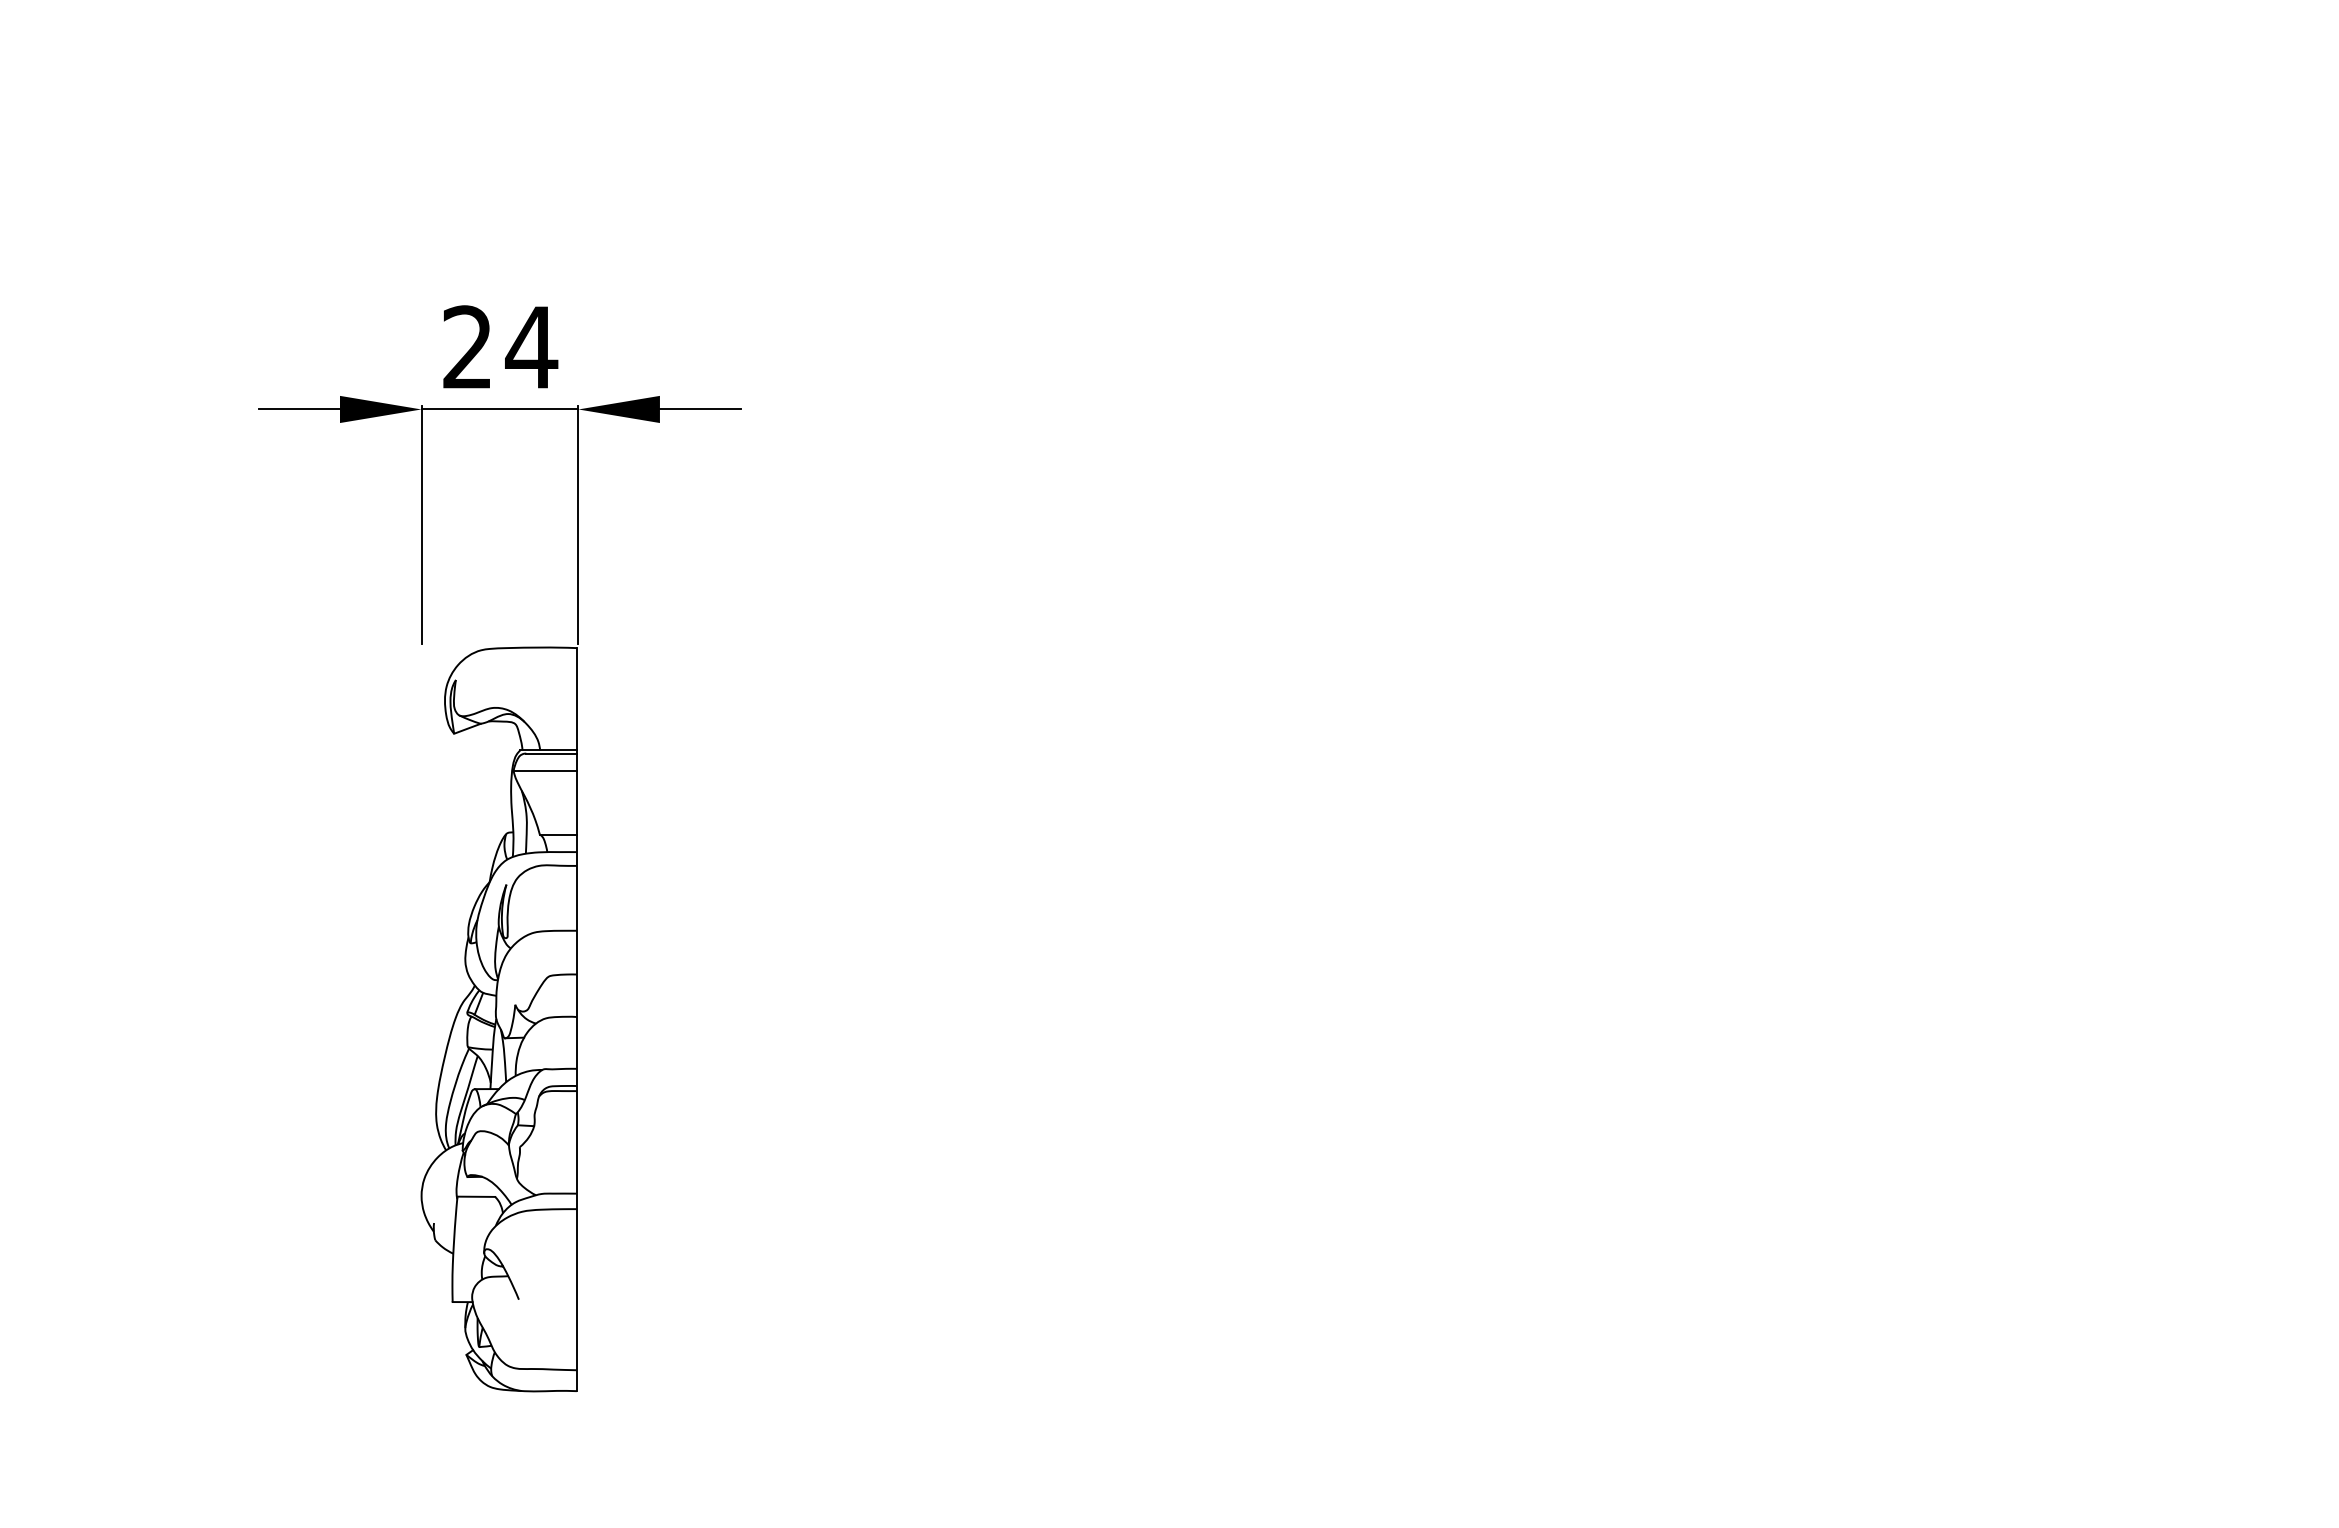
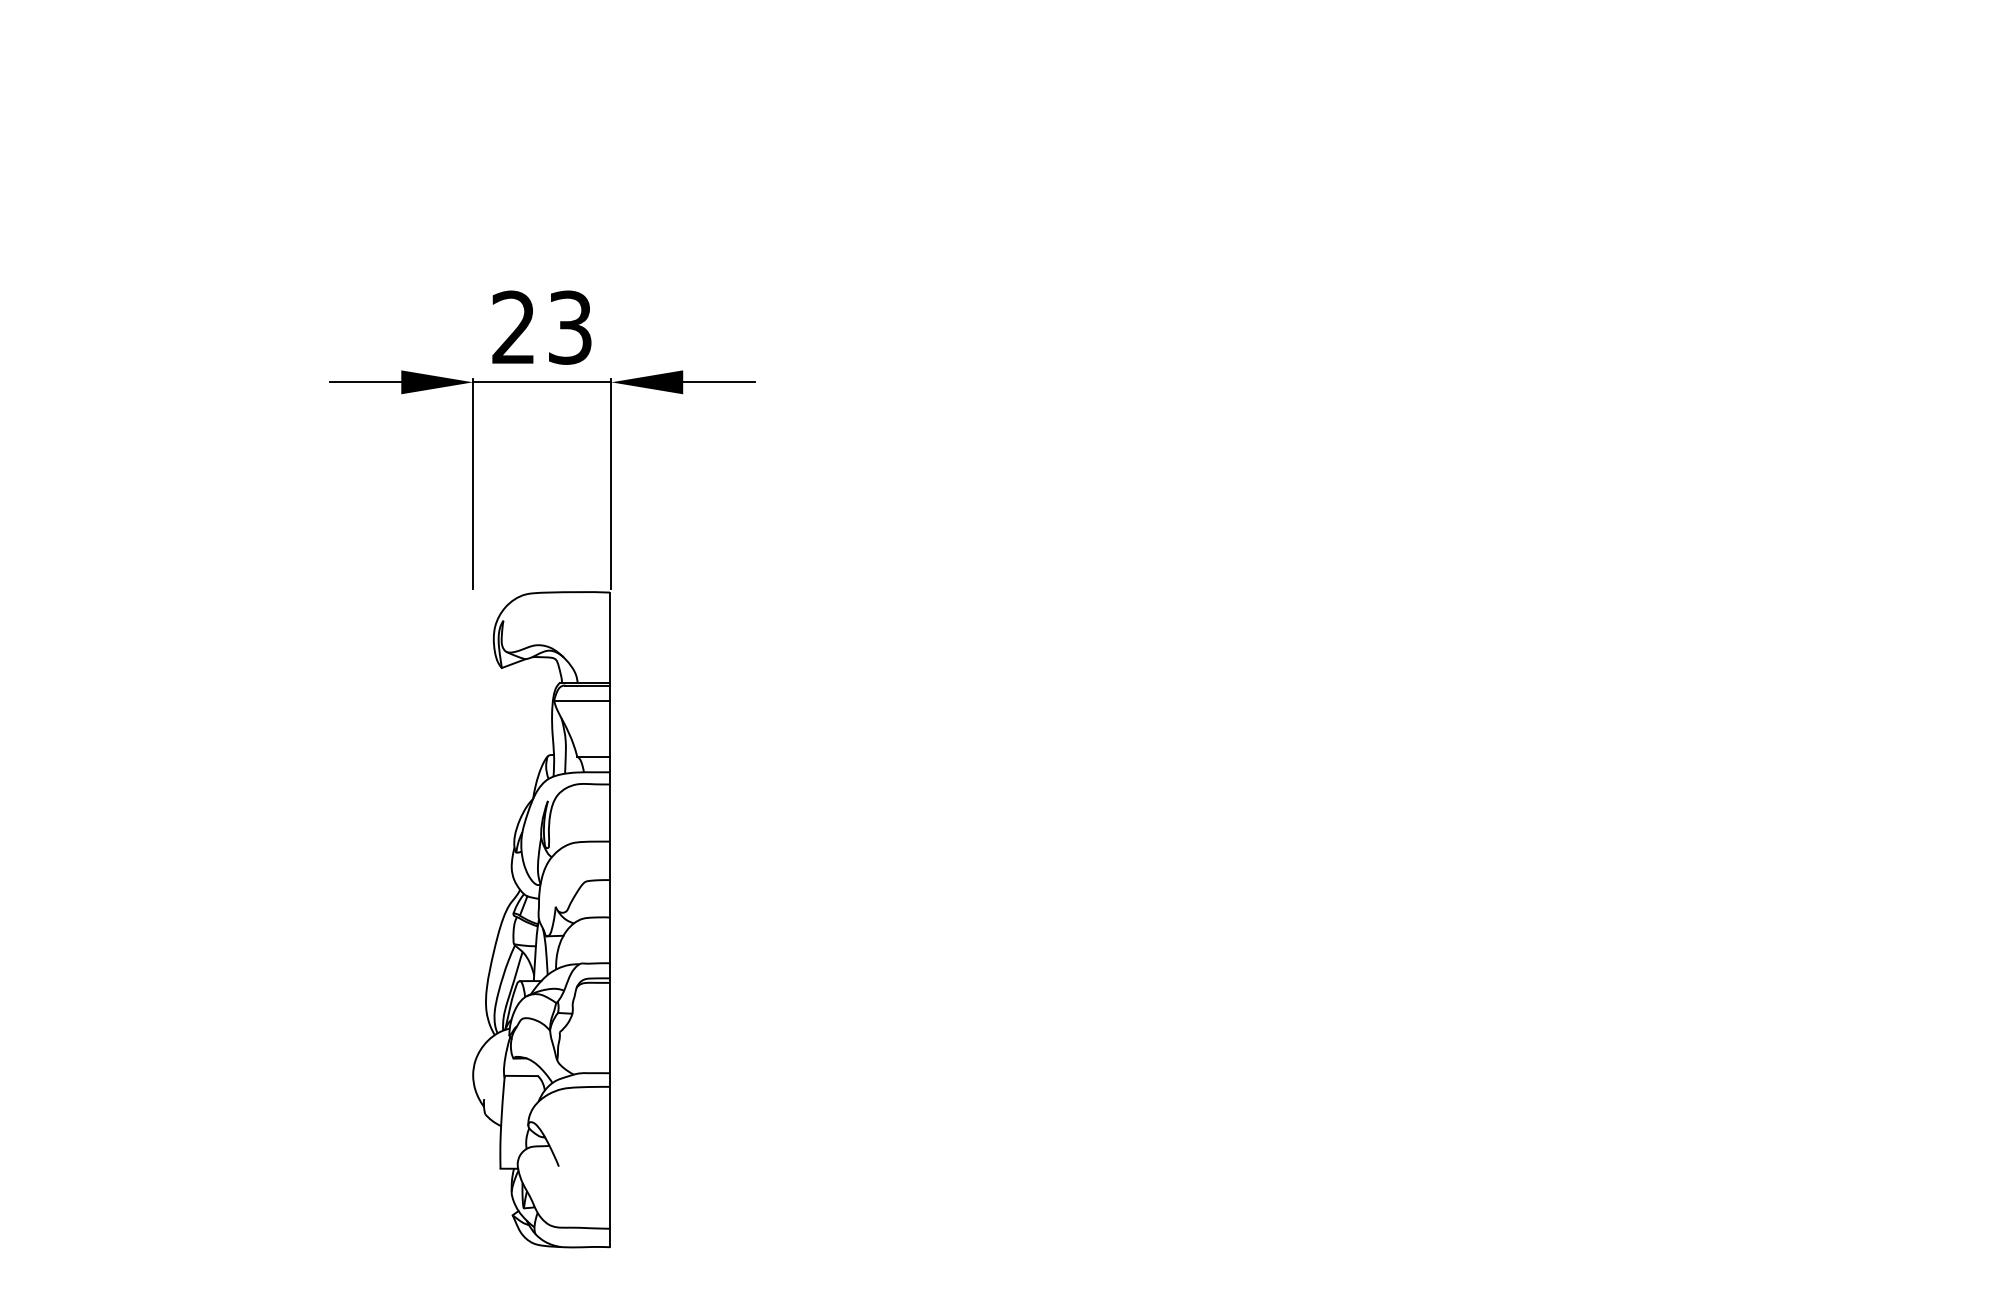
text: (531, 347) -> (570, 327), 24 -> 23

